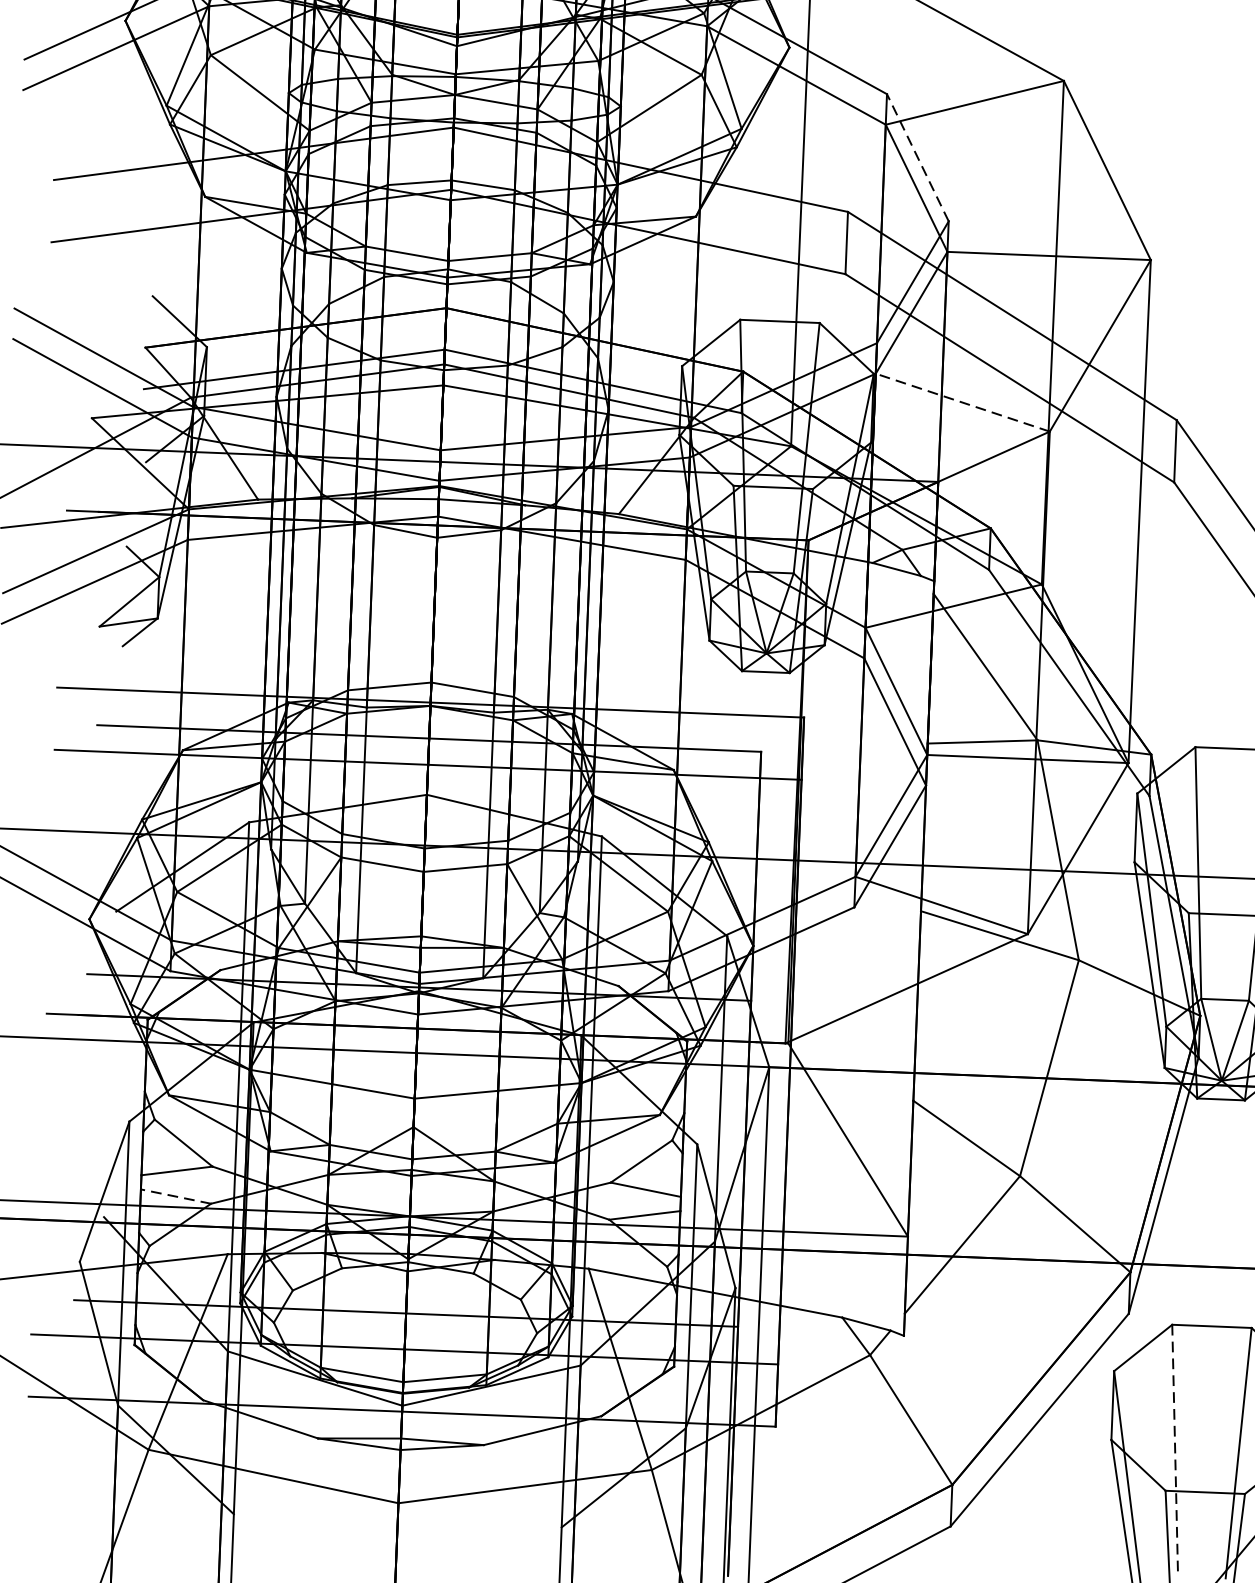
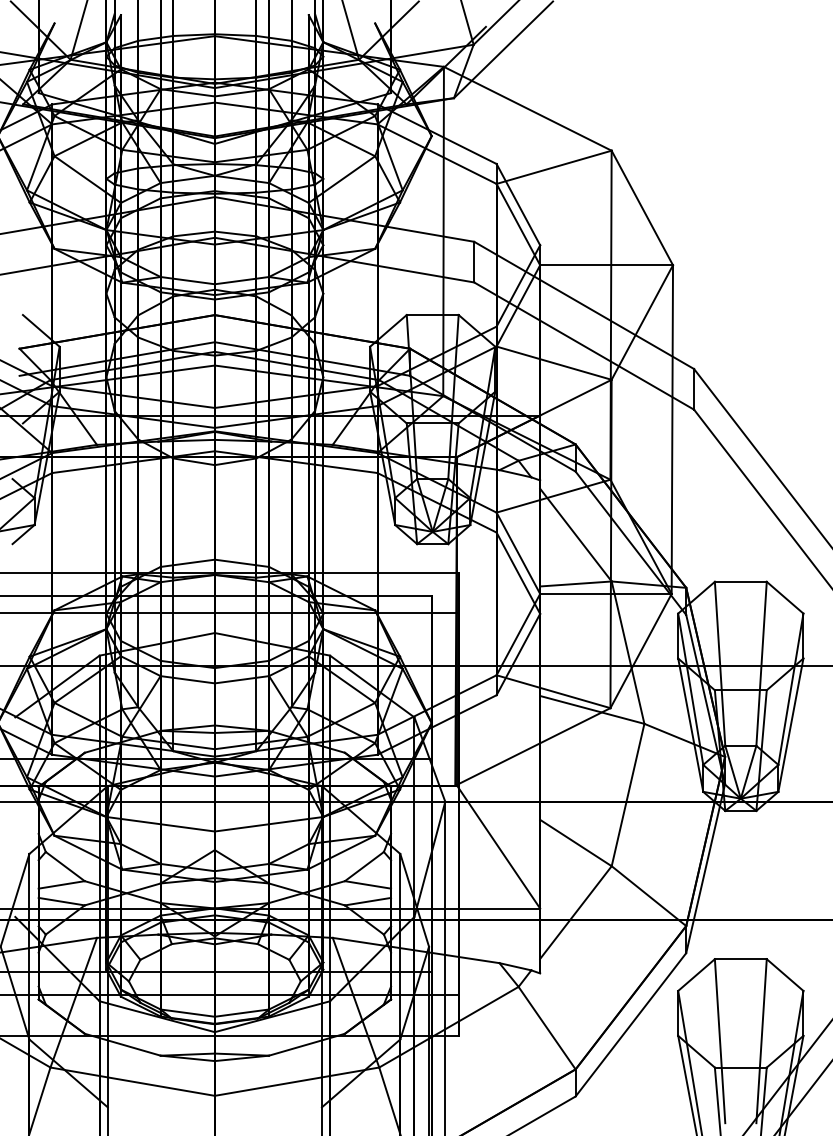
line: (918, 157) -> (518, 204), dashed -> solid
line: (963, 403) -> (554, 363), dashed -> solid
line: (175, 1196) -> (61, 901), dashed -> solid
line: (1175, 1451) -> (720, 1041), dashed -> solid

